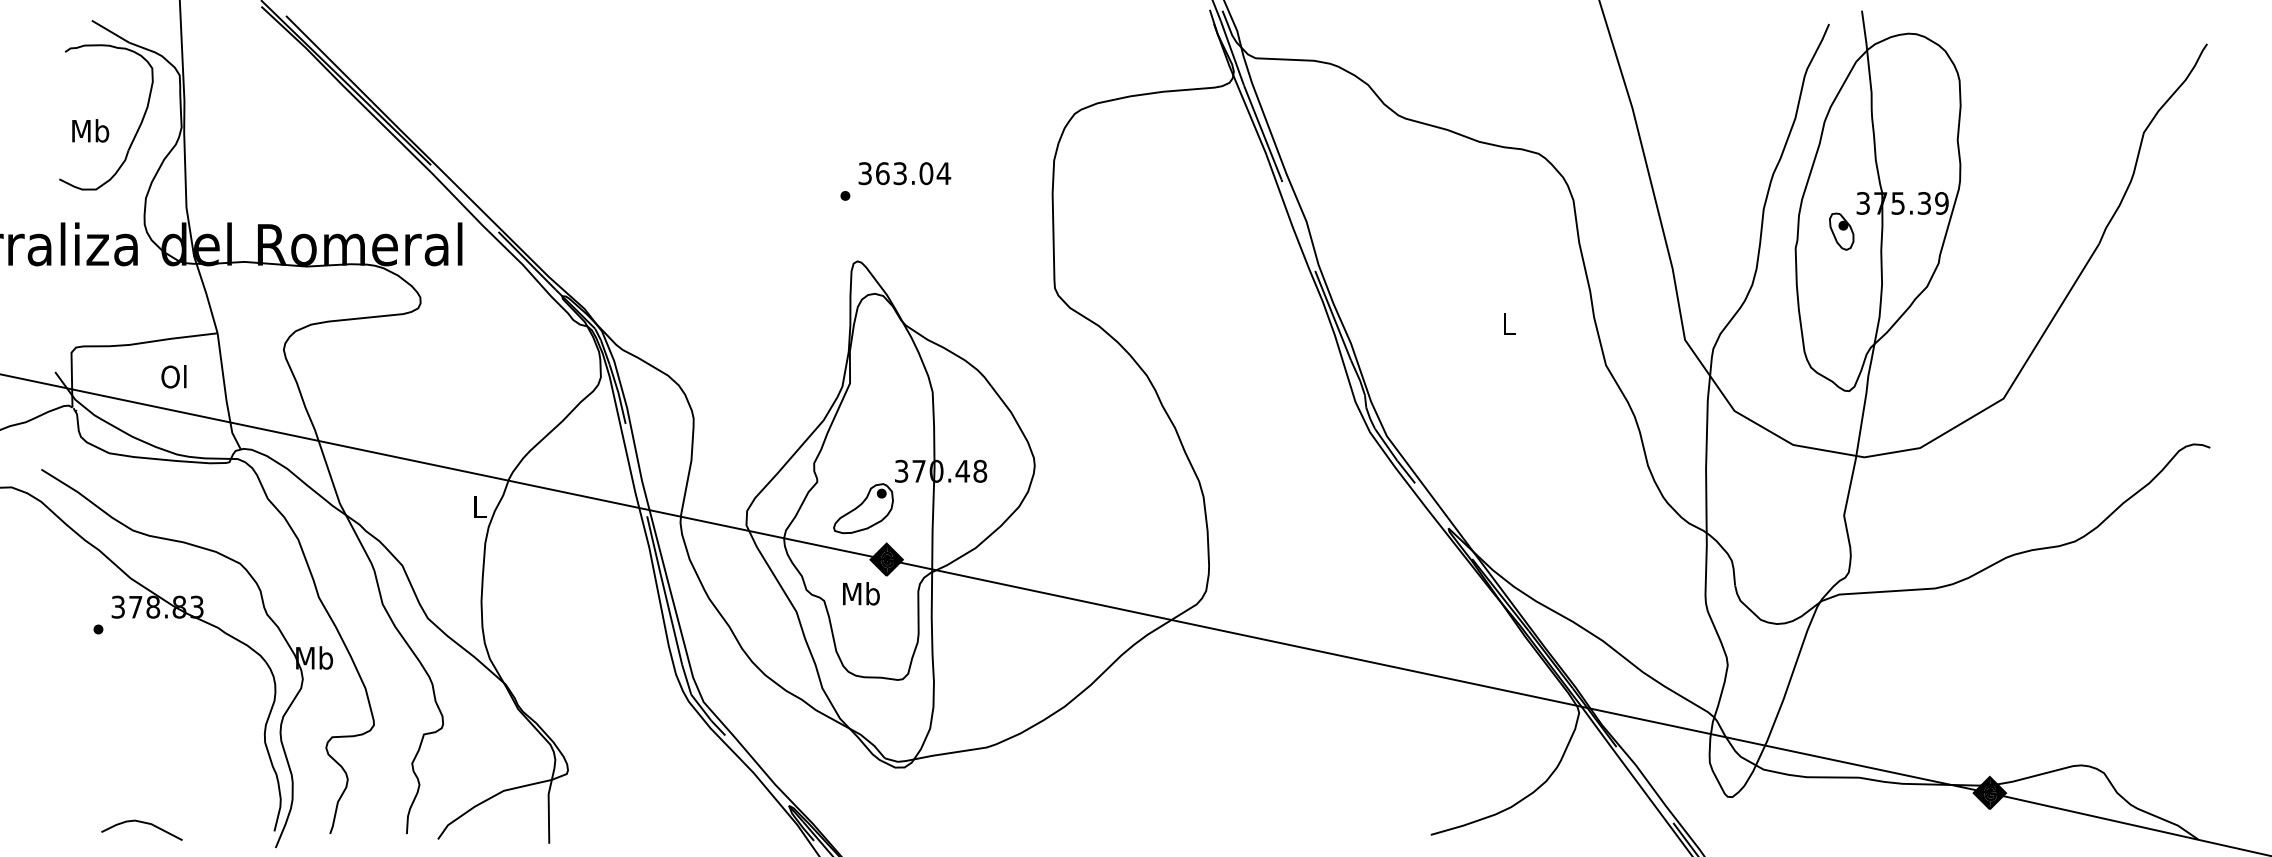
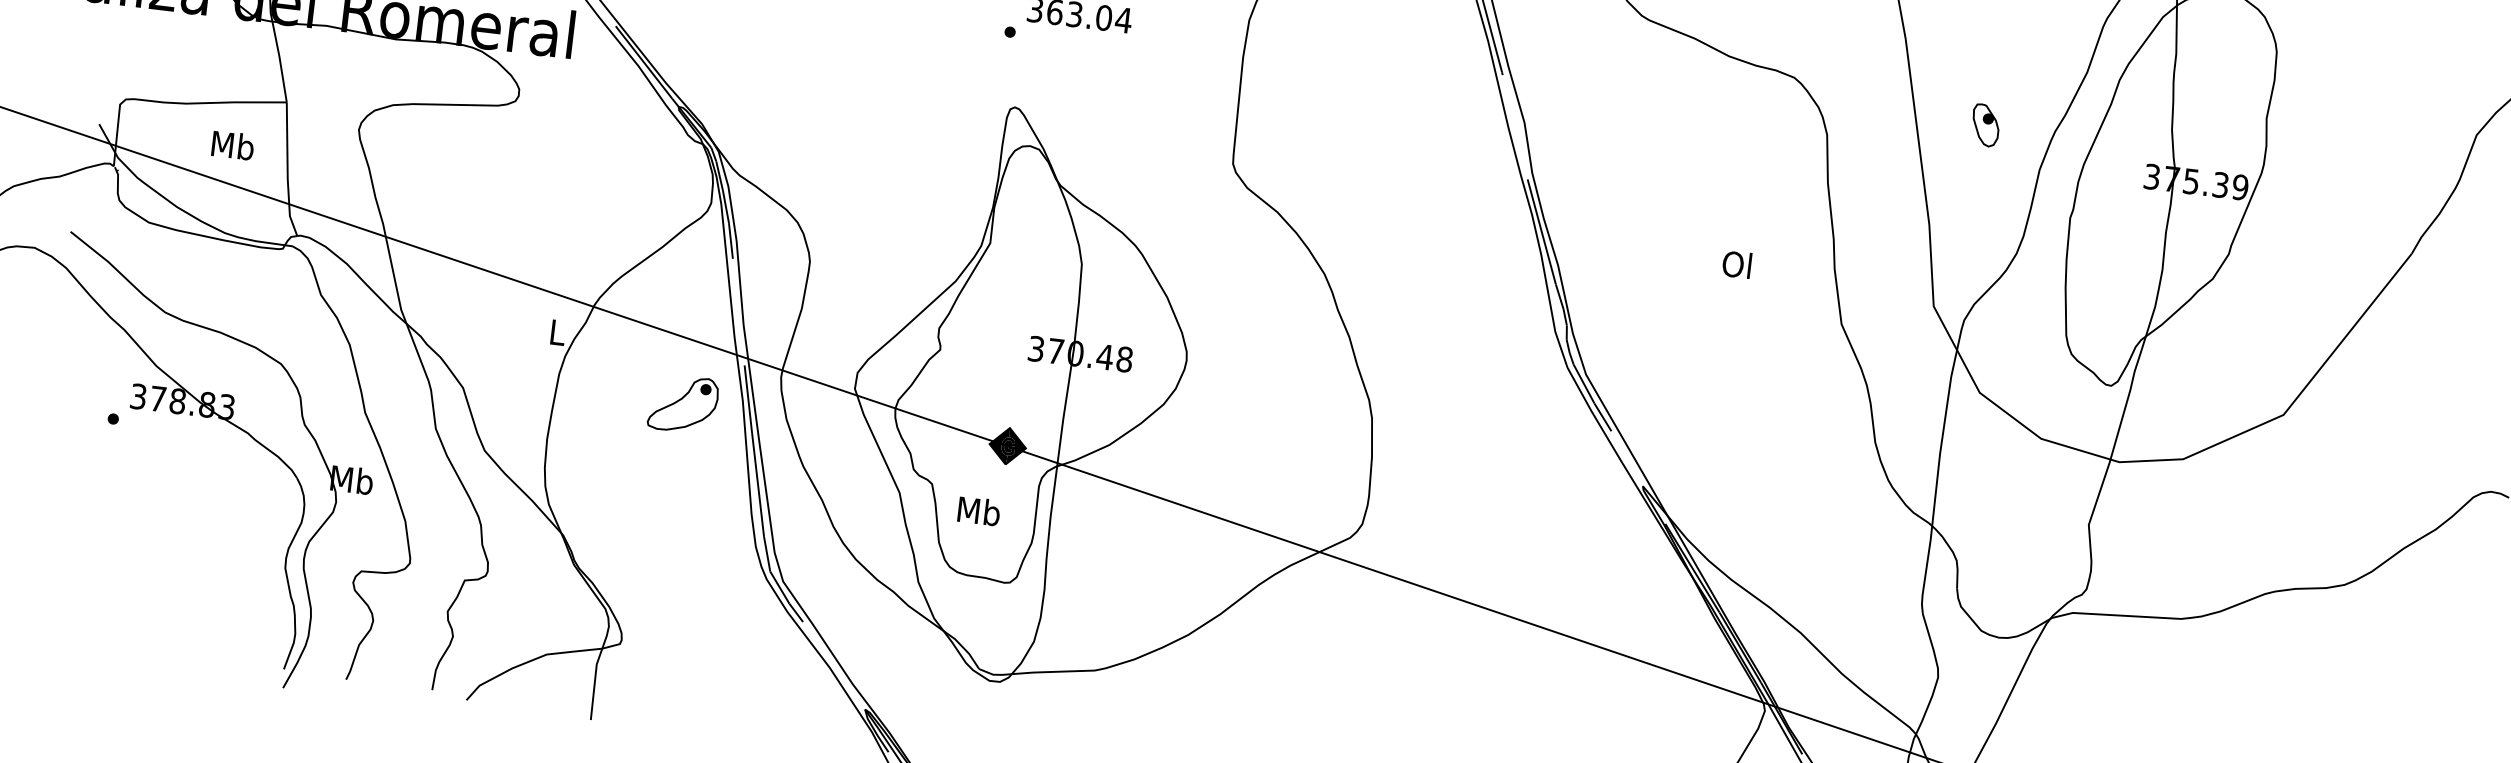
part: (1841, 231) -> (1985, 125), moved
text: (1507, 323) -> (1736, 264), L -> Ol
text: (174, 376) -> (232, 145), Ol -> Mb
part: (863, 508) -> (683, 403), moved
text: (861, 593) -> (979, 510), moved
curve: (142, 823) -> (136, 642), removed

